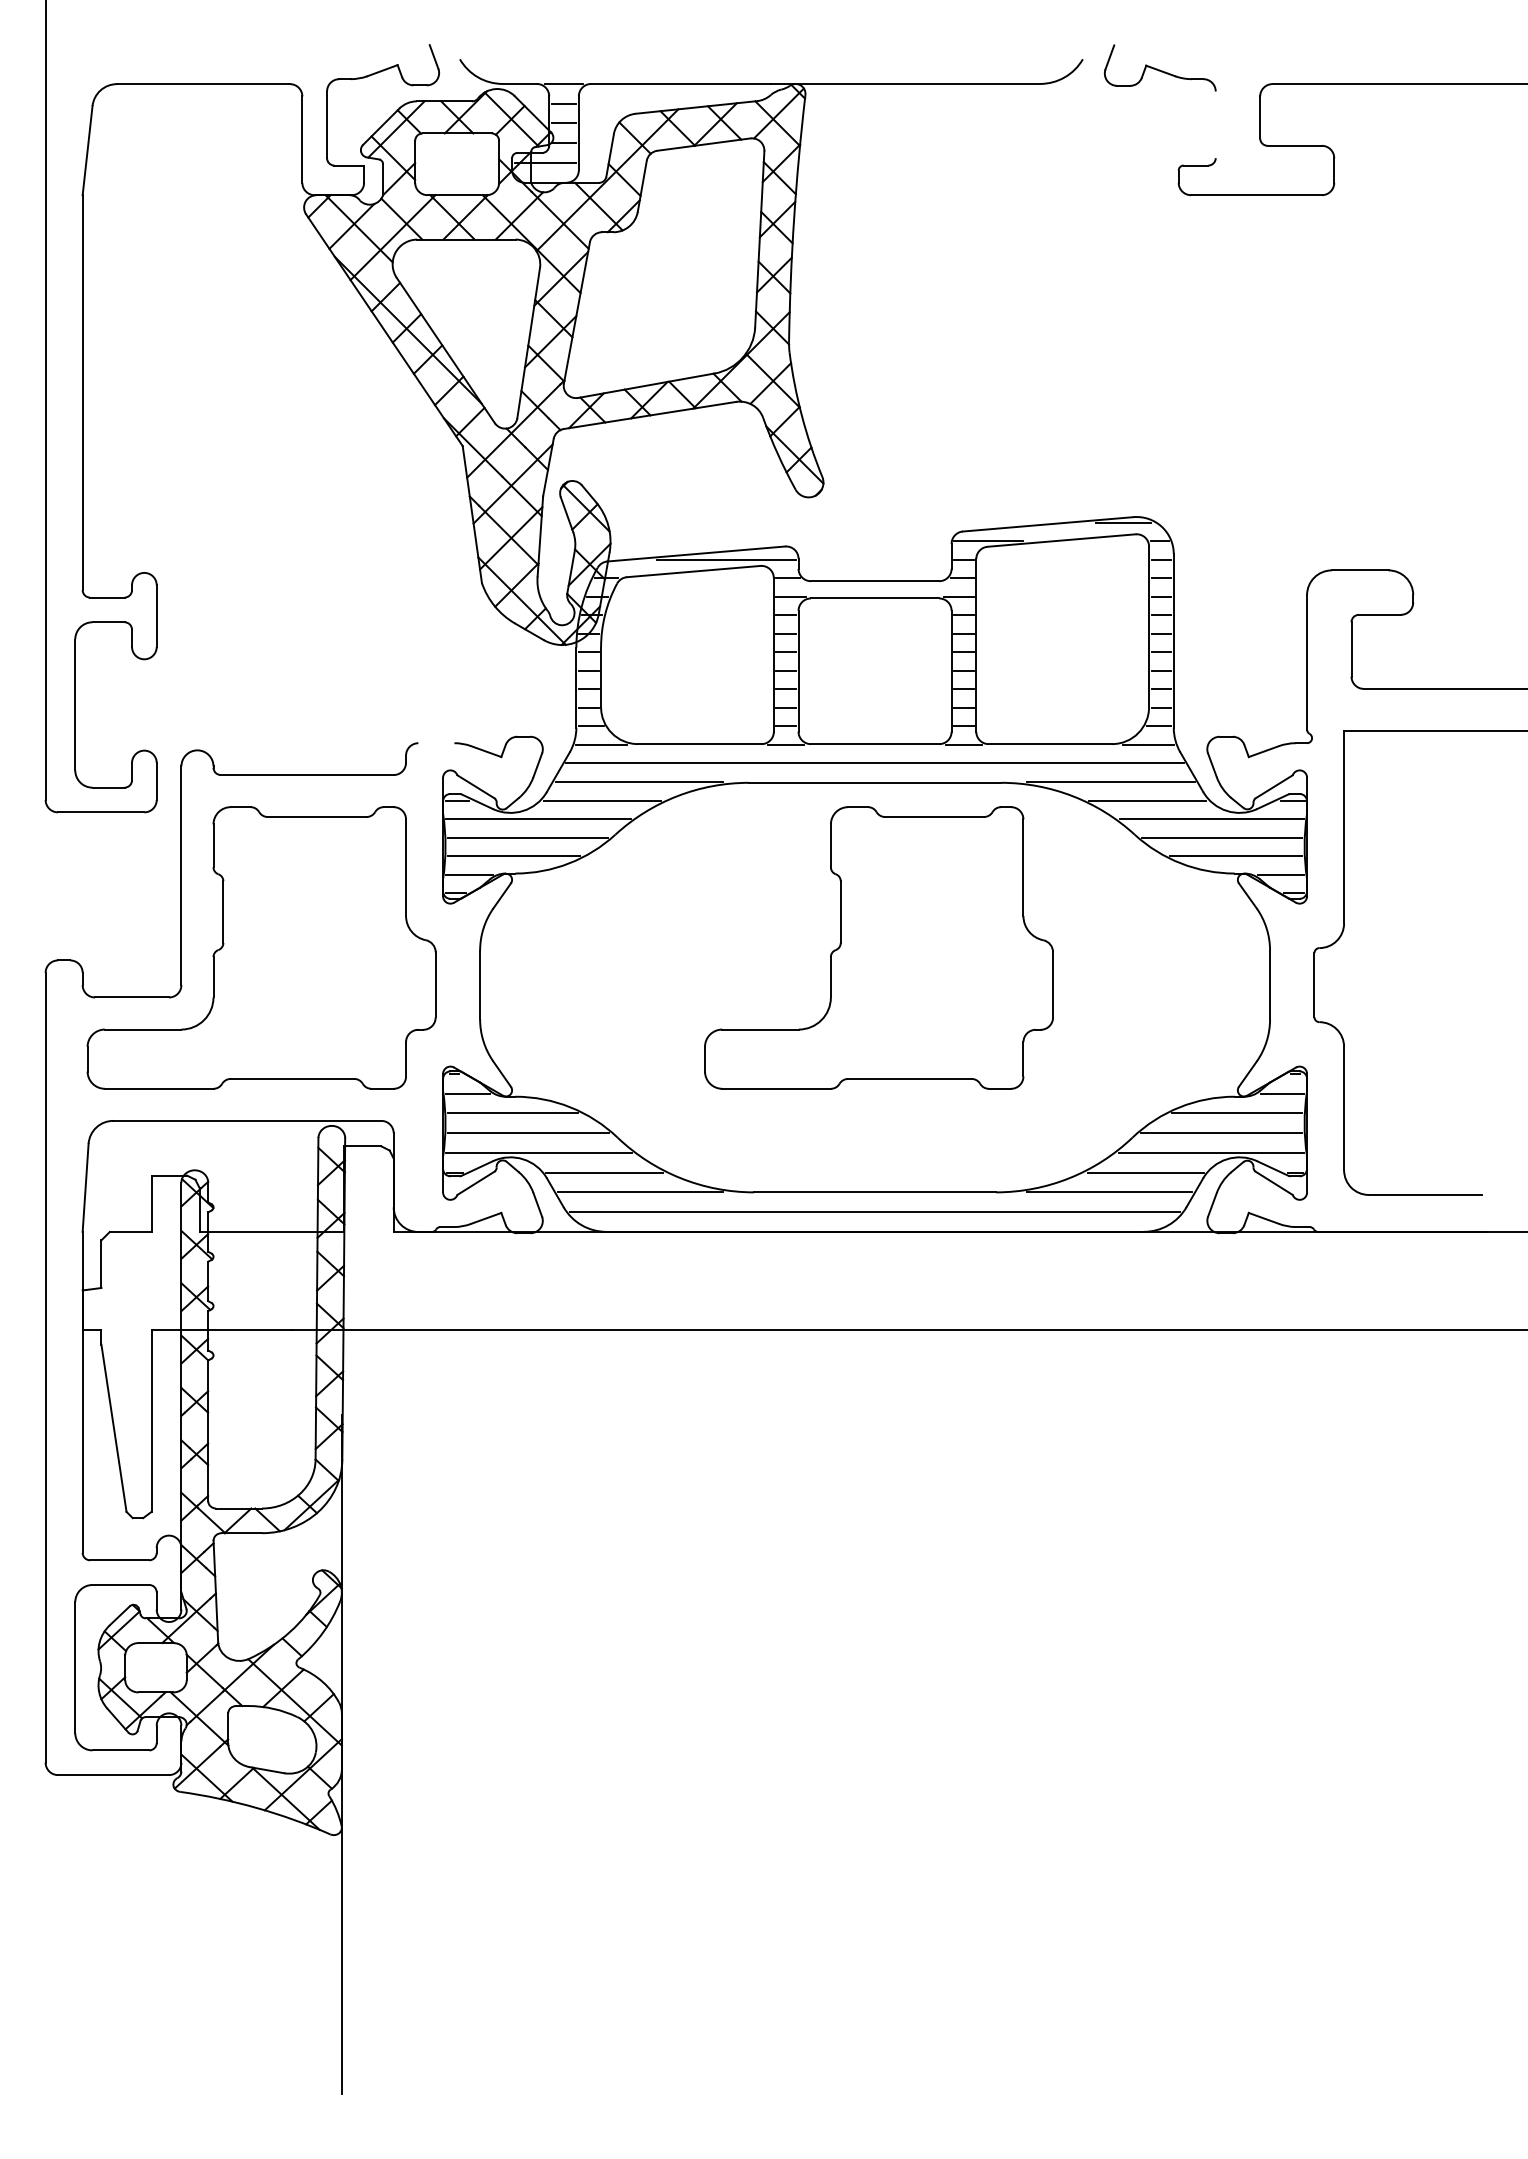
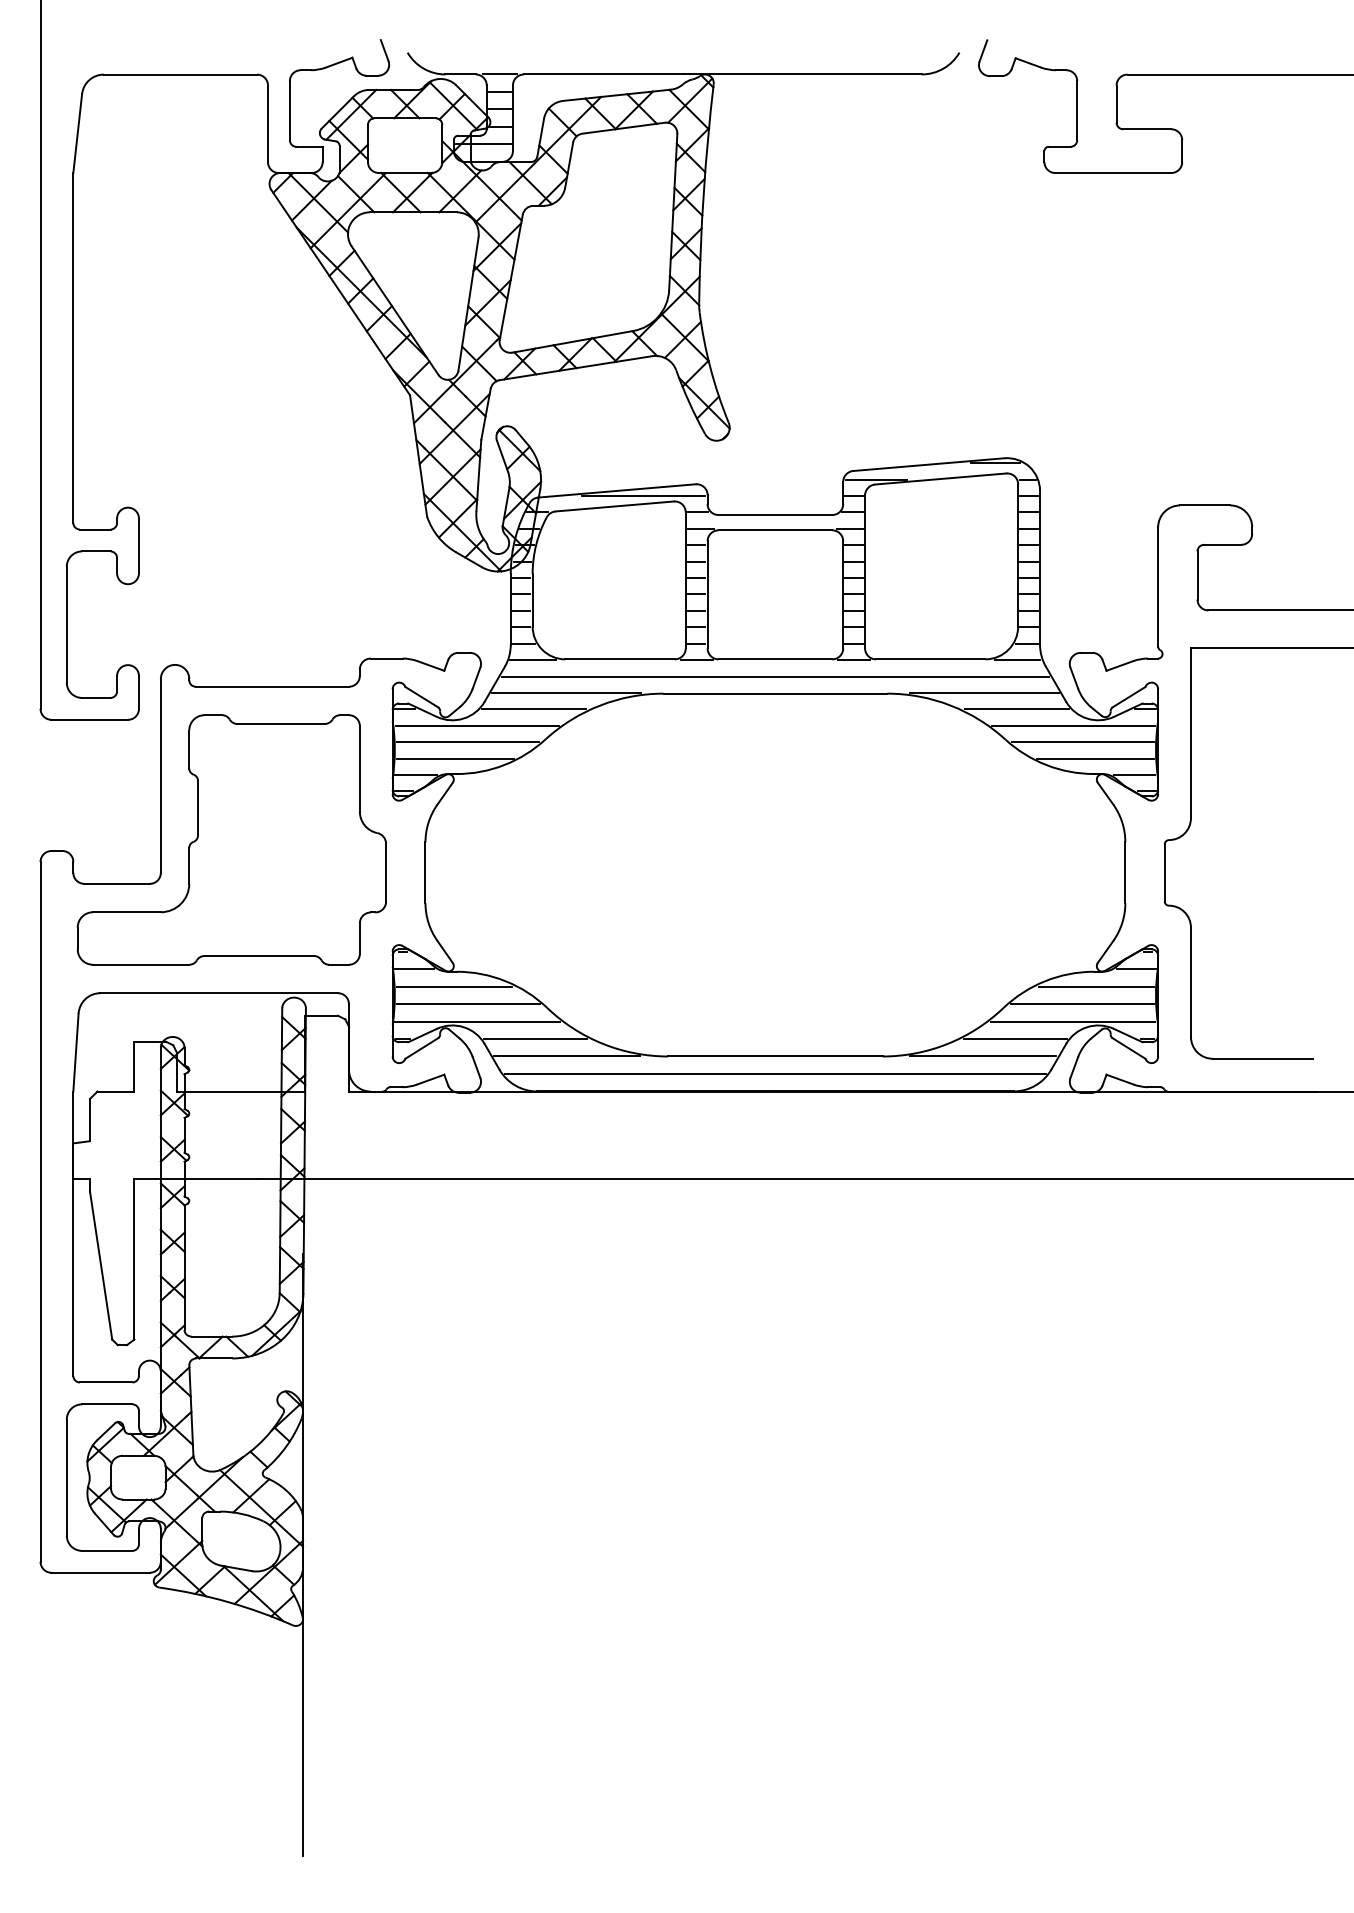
line: (1216, 124) -> (1077, 110), added
line: (436, 743) -> (386, 658), added
part: (878, 947) -> (778, 839), removed

